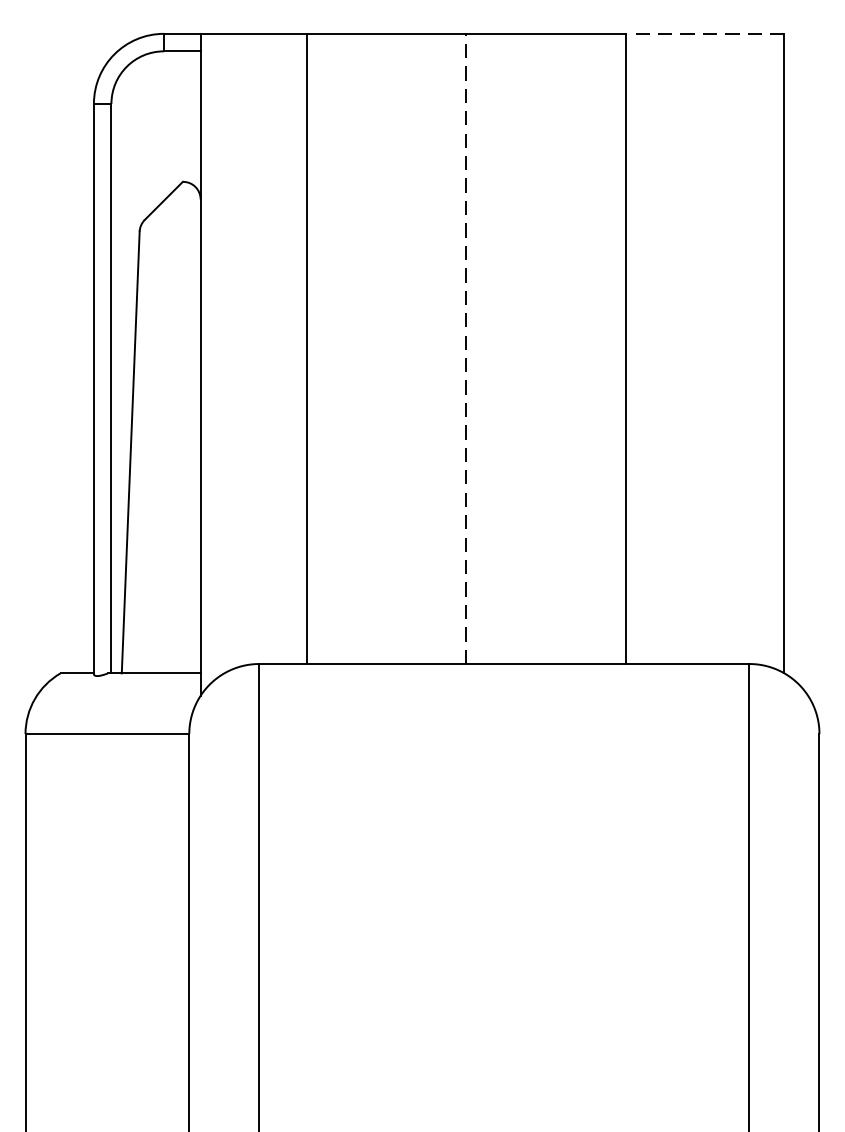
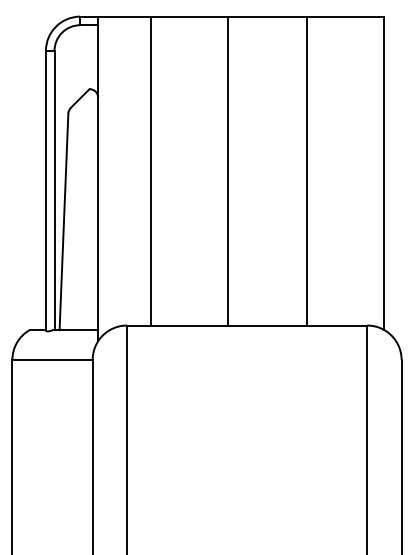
line: (705, 33) -> (345, 16), dashed -> solid
line: (466, 347) -> (228, 170), dashed -> solid

